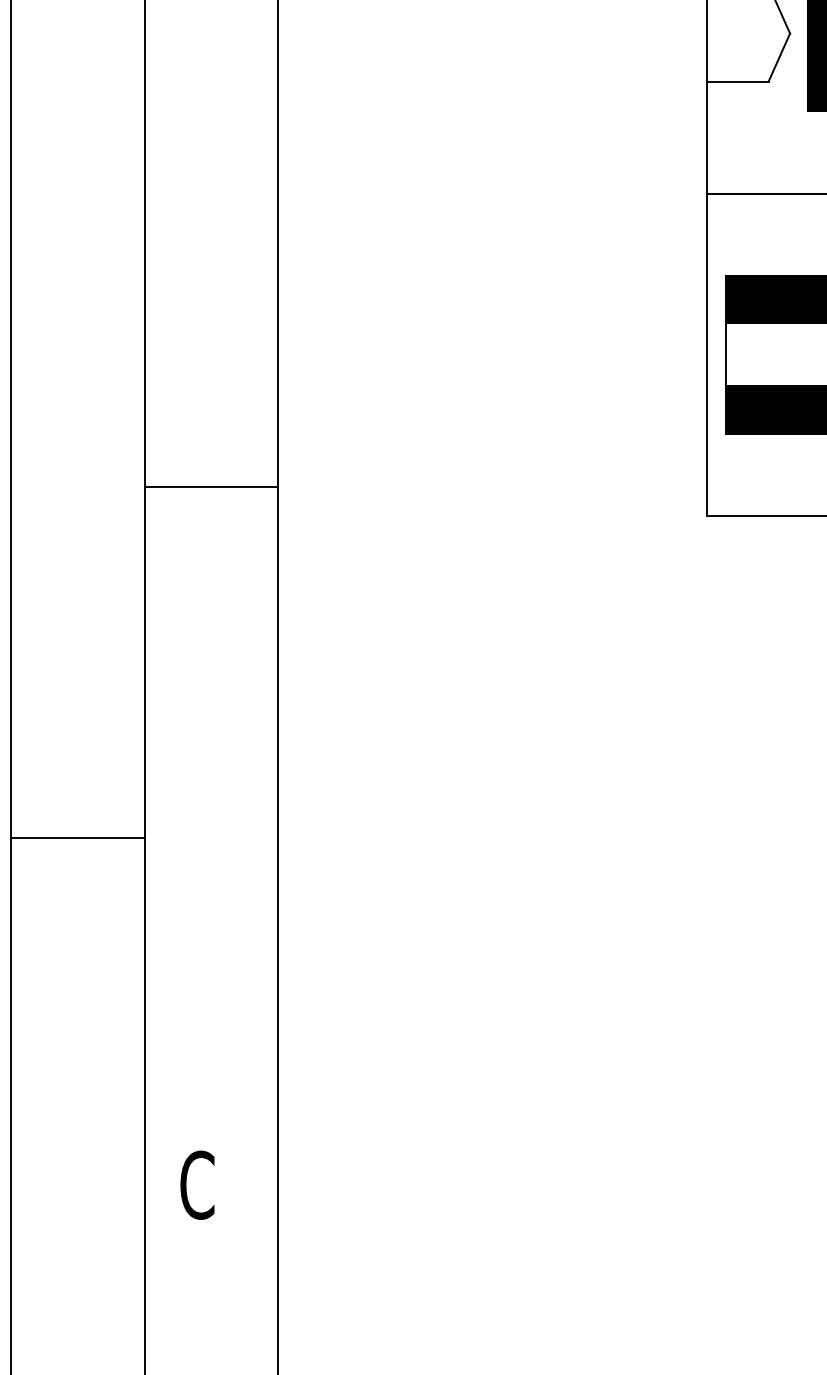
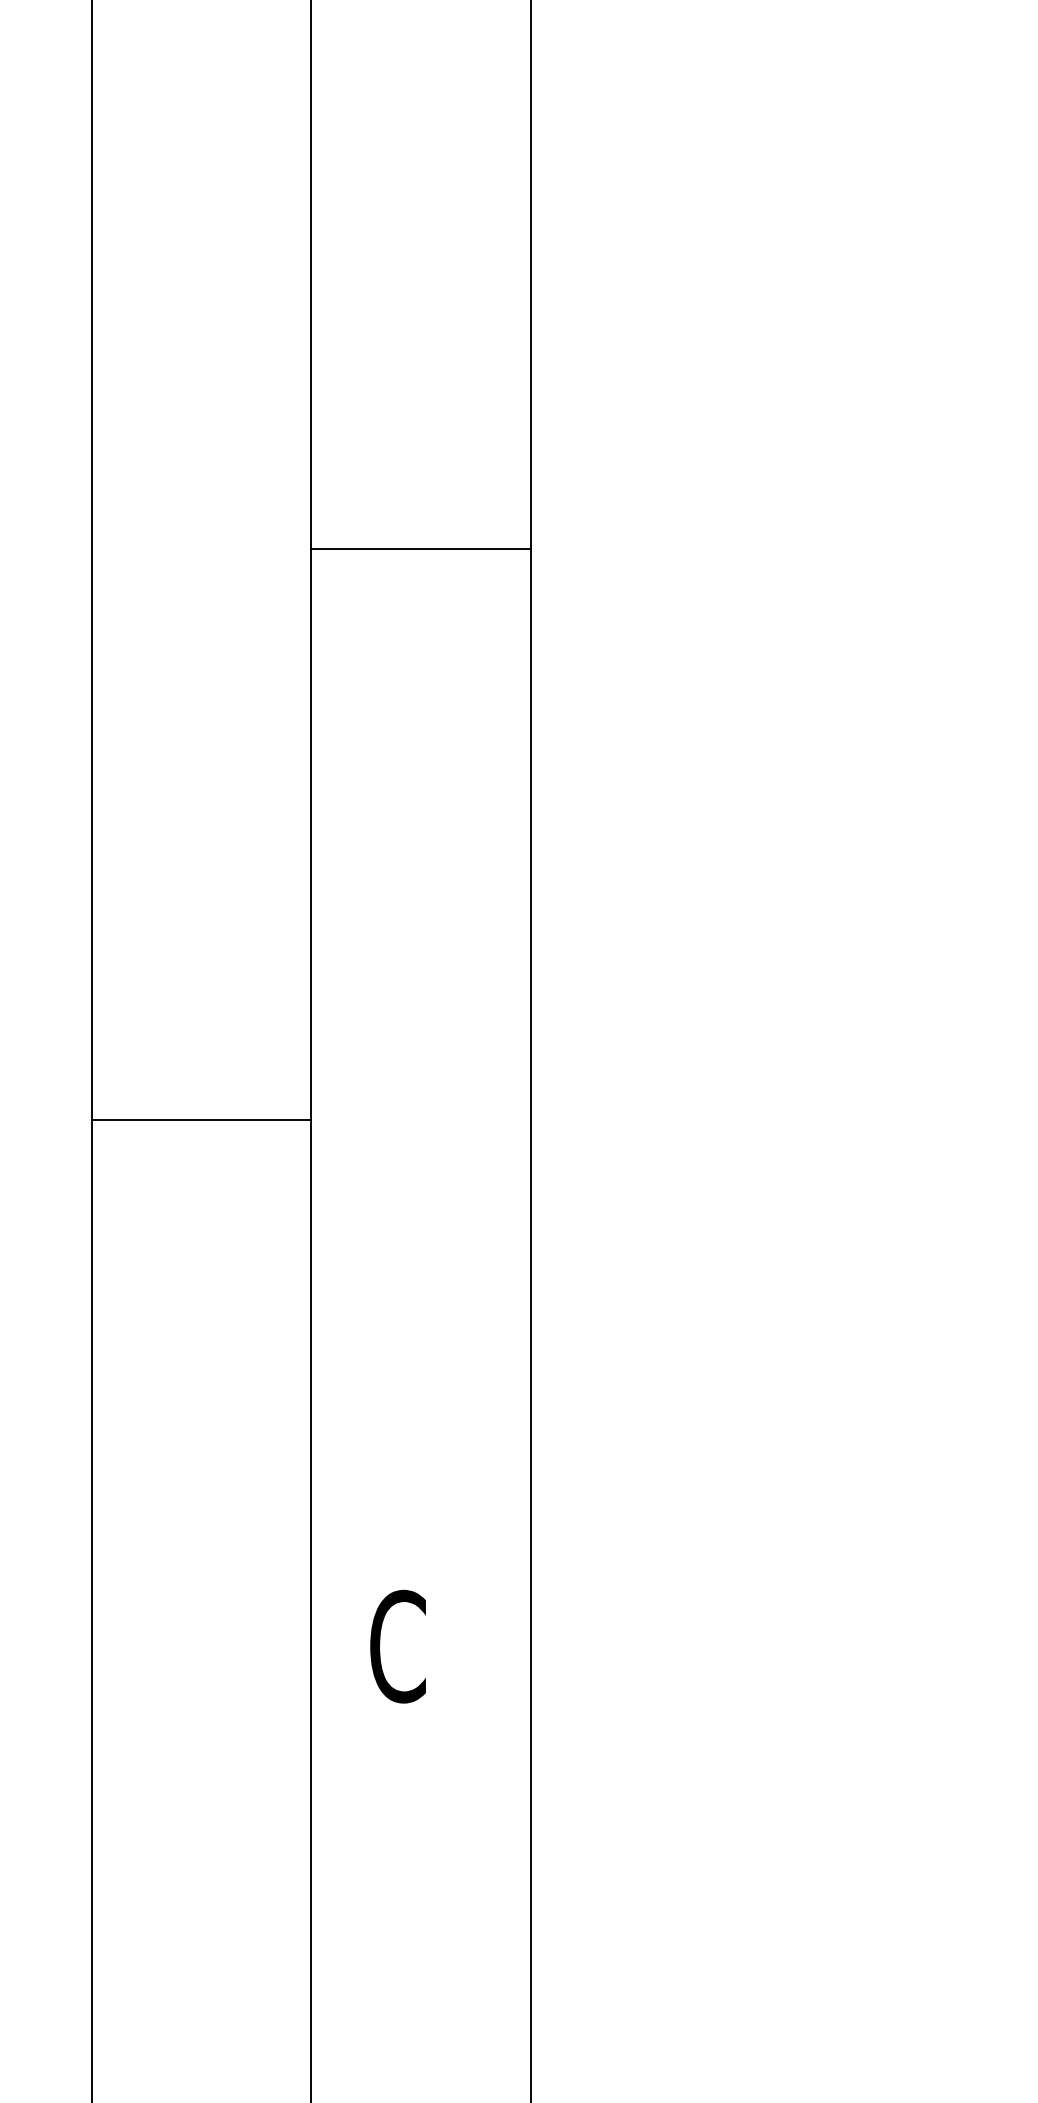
line: (211, 486) -> (421, 548), moved
line: (77, 837) -> (201, 1119), moved

